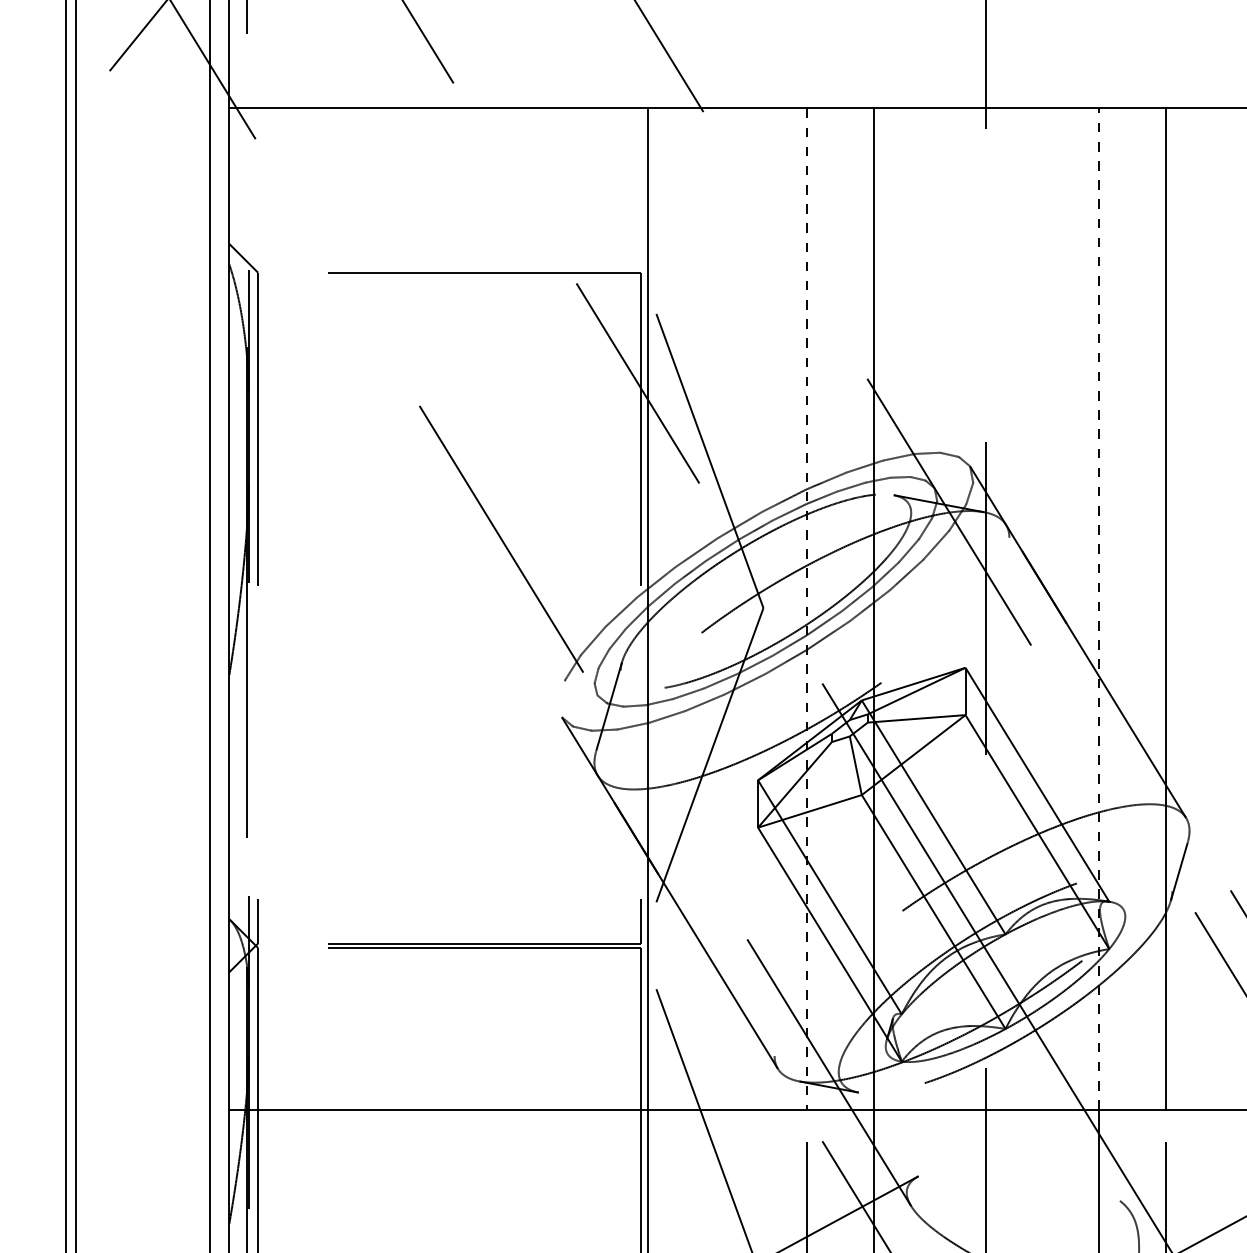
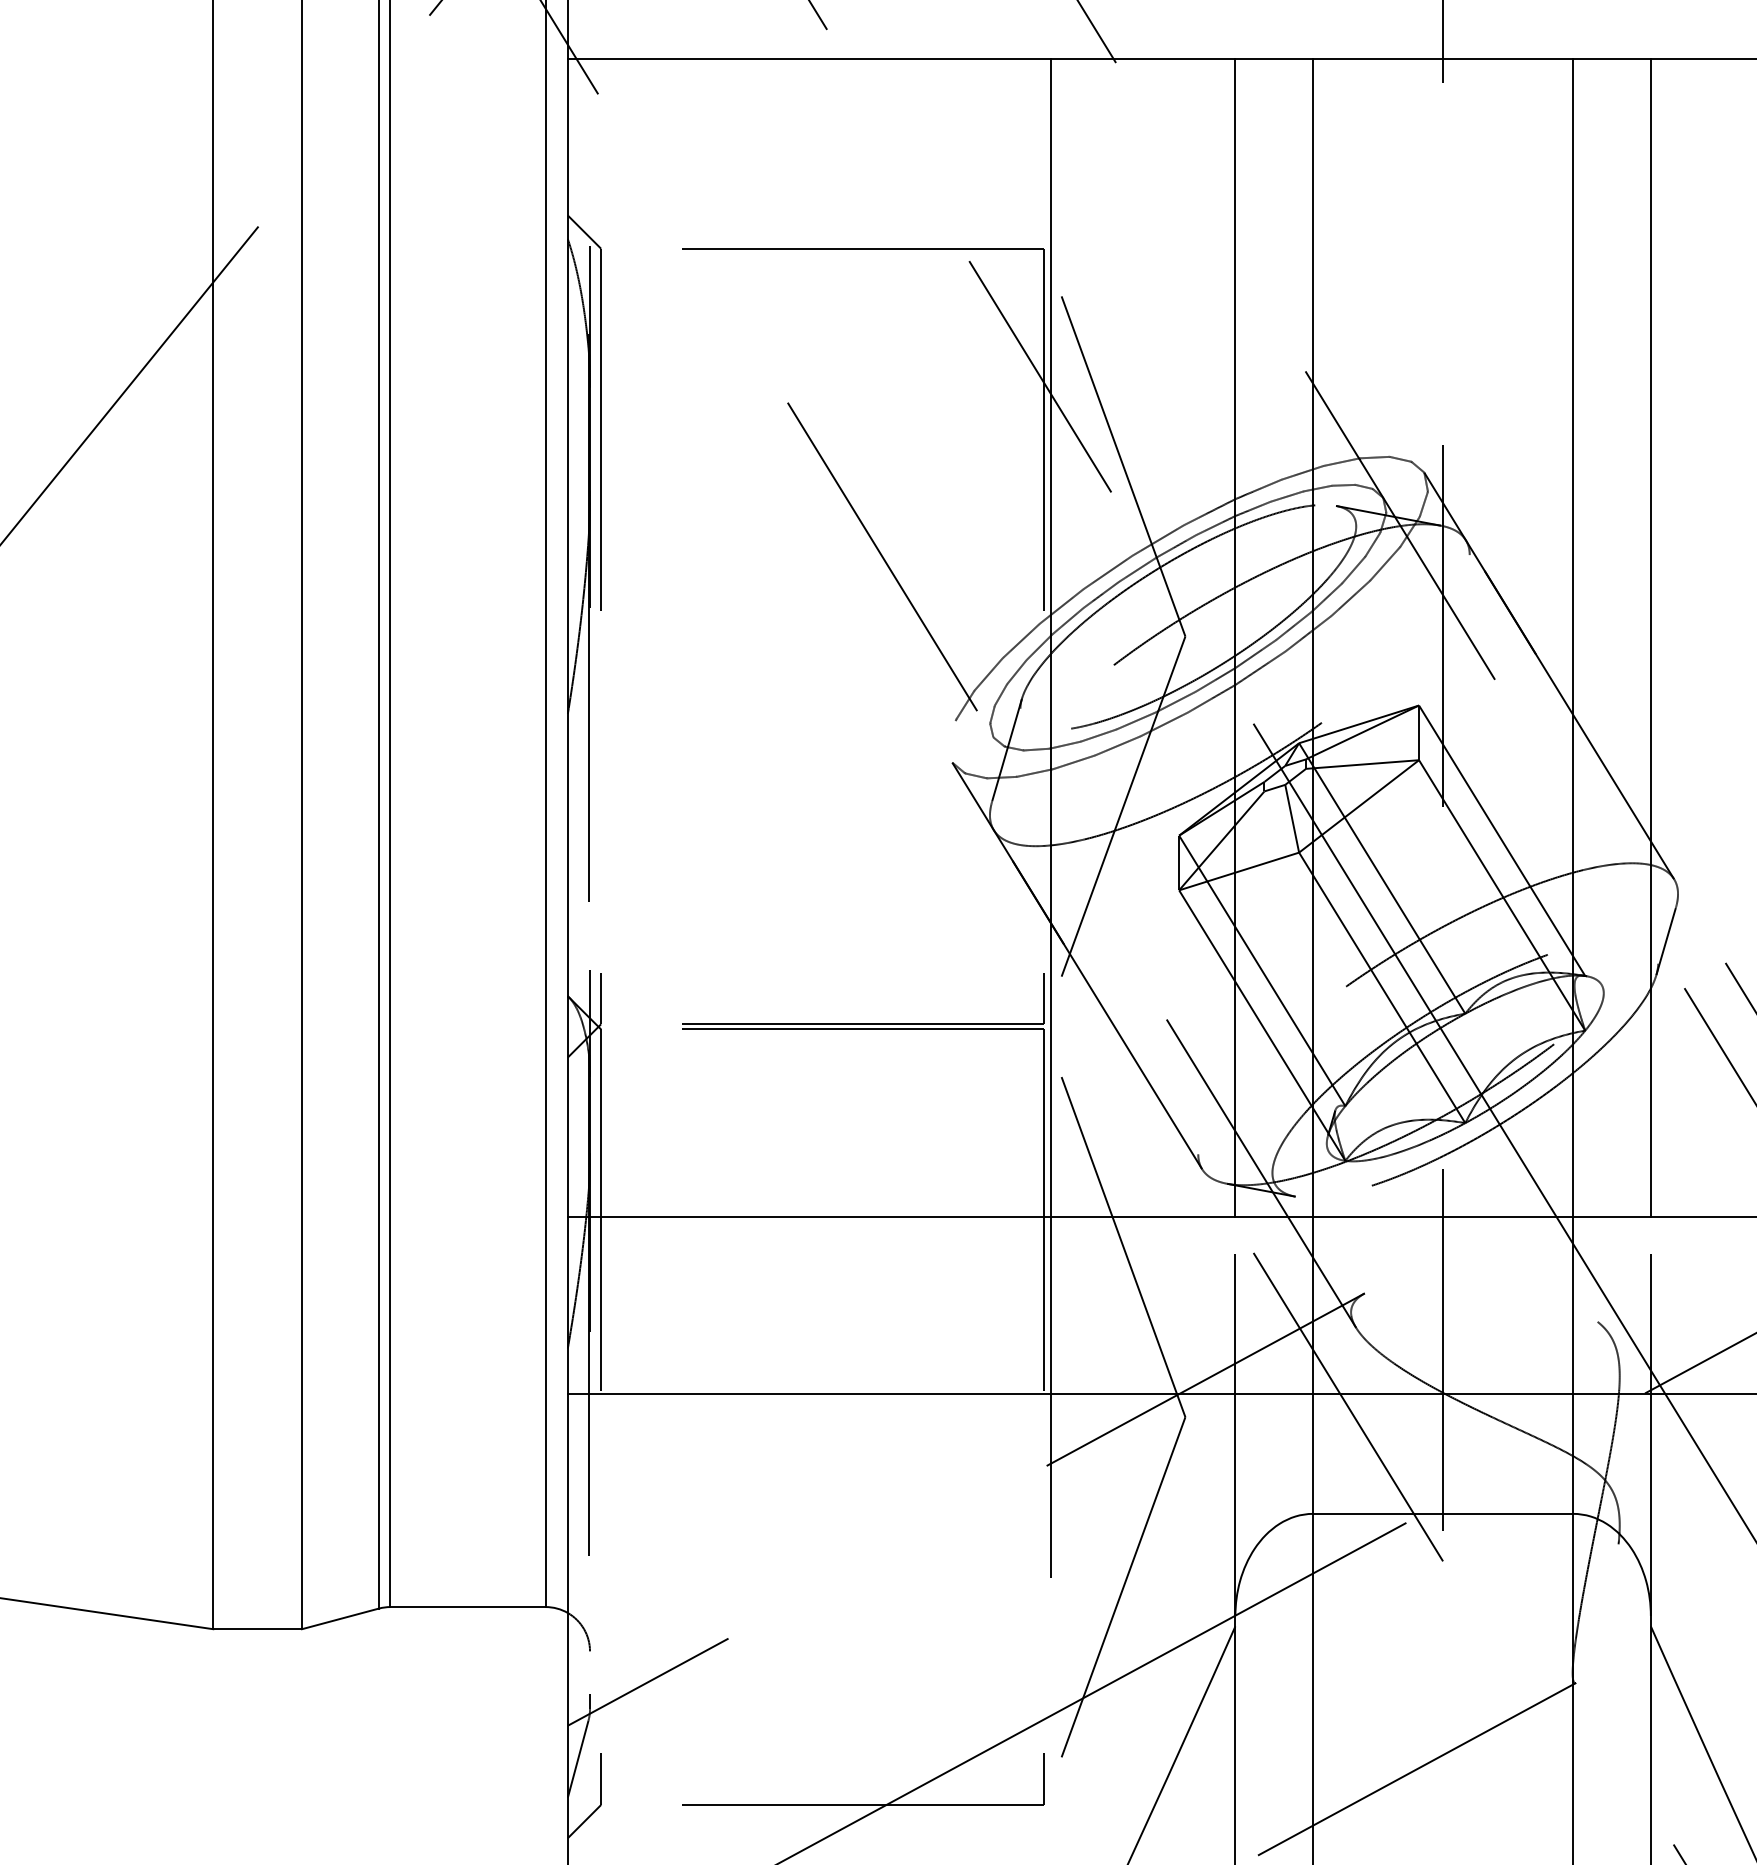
line: (806, 608) -> (1235, 637), dashed -> solid
line: (1099, 608) -> (1573, 637), dashed -> solid

